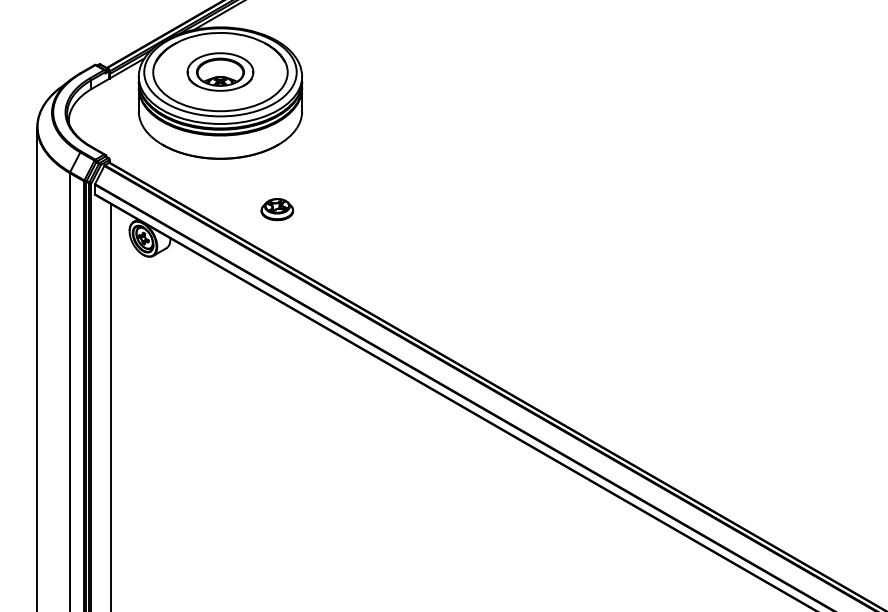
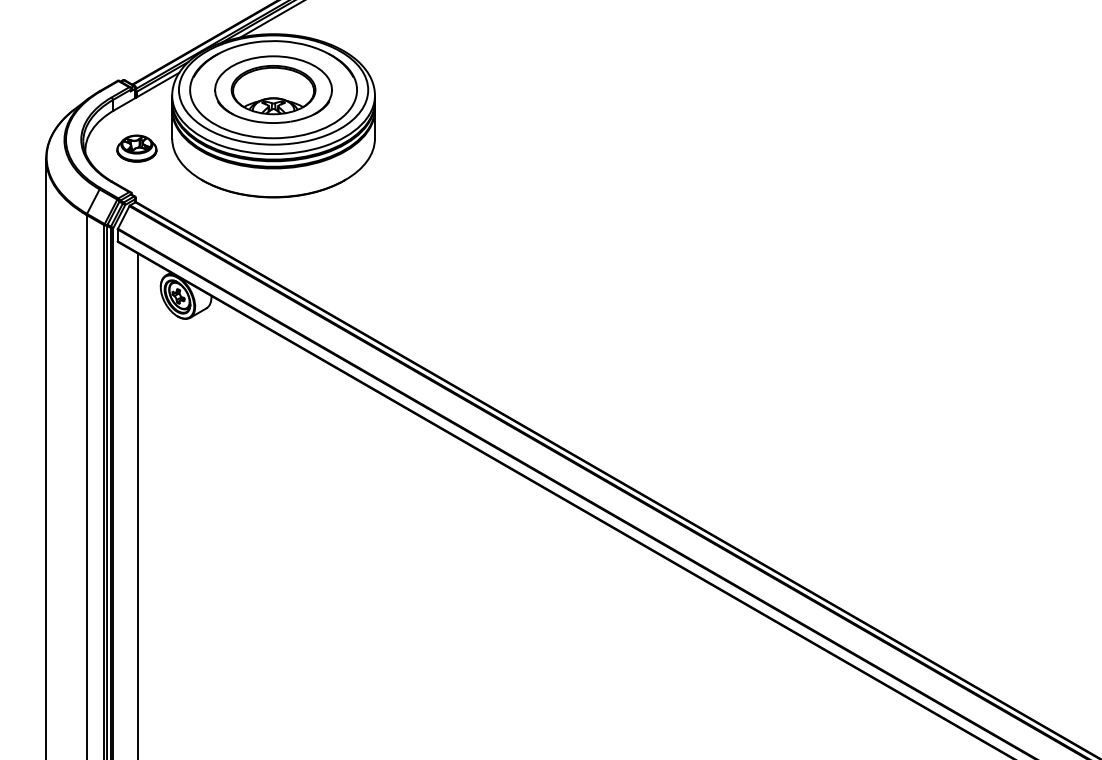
part: (220, 71) -> (273, 88), size x1.43
part: (277, 209) -> (137, 148), moved

